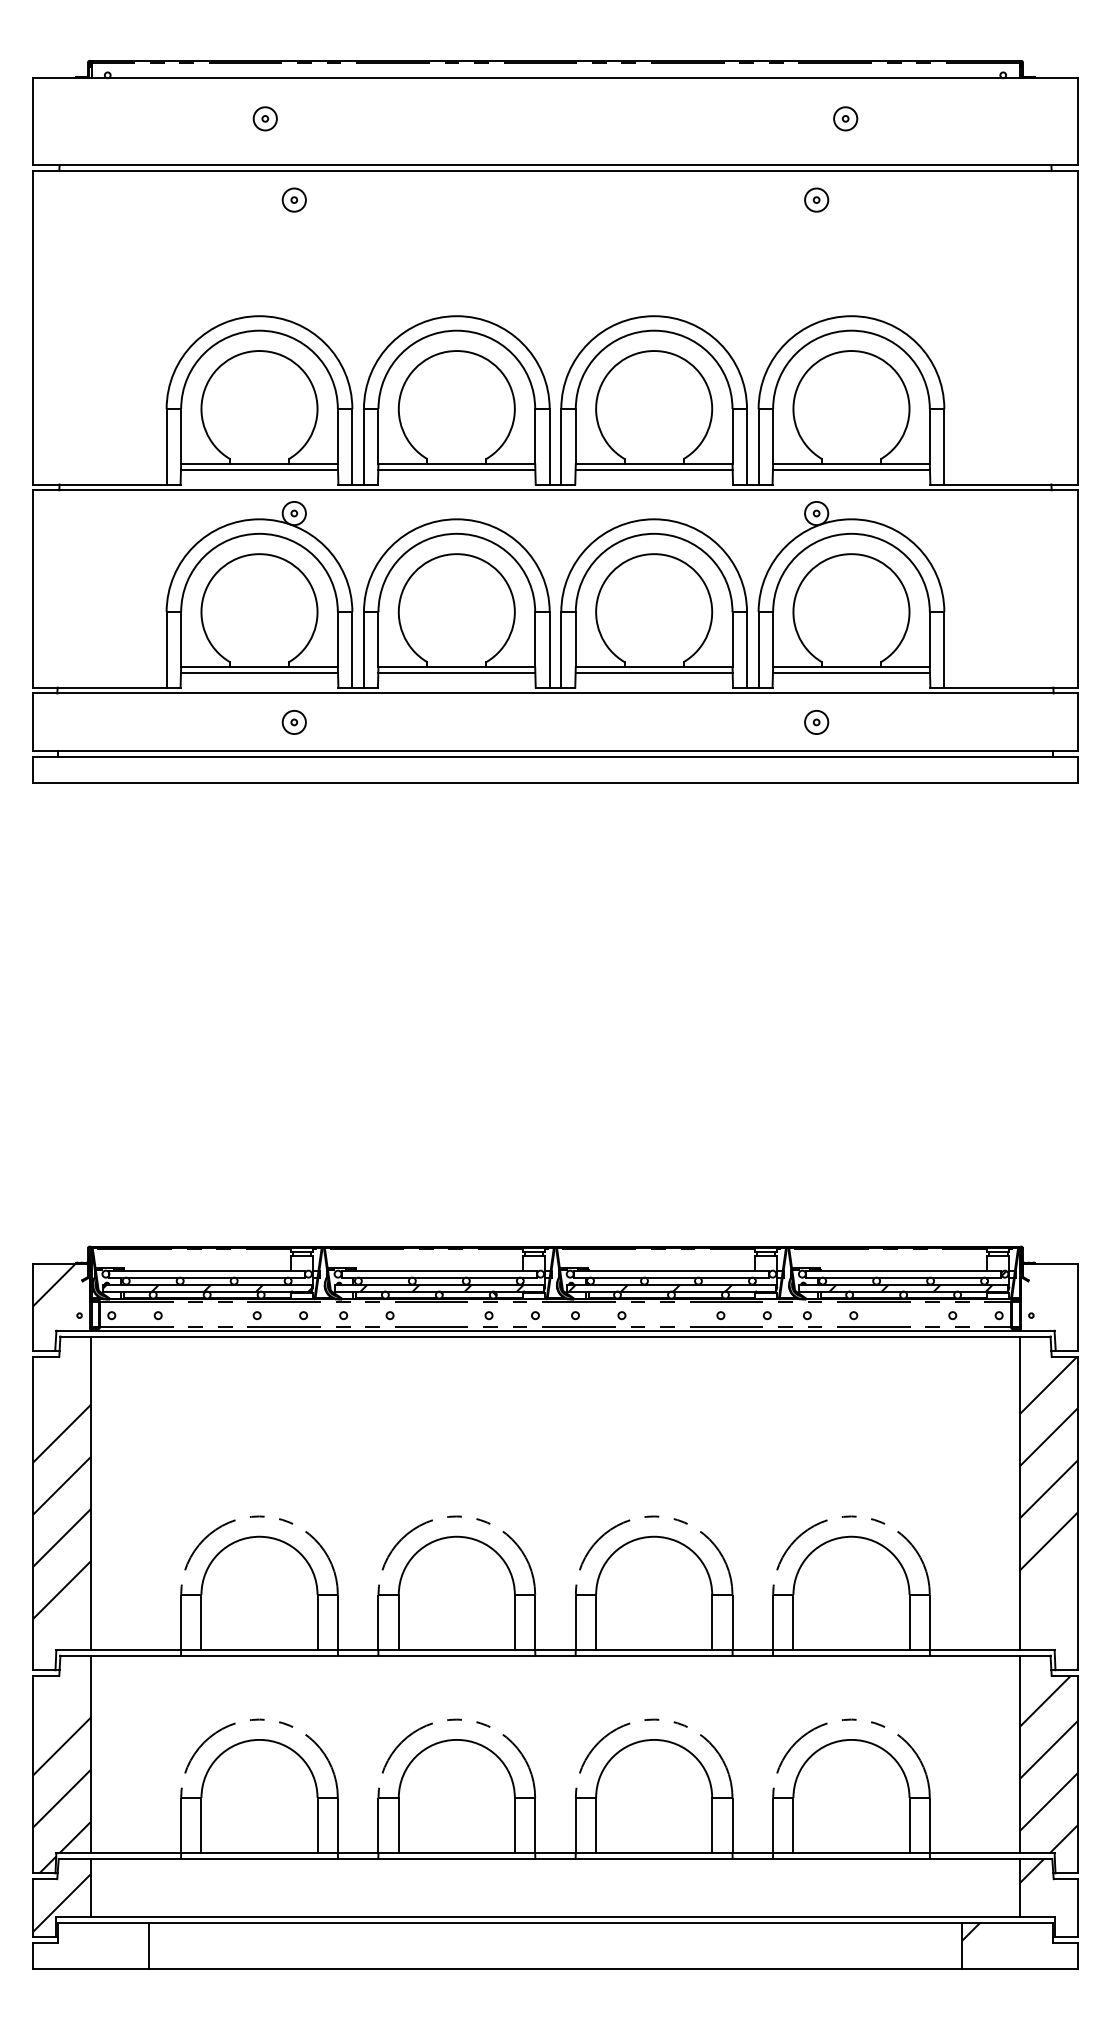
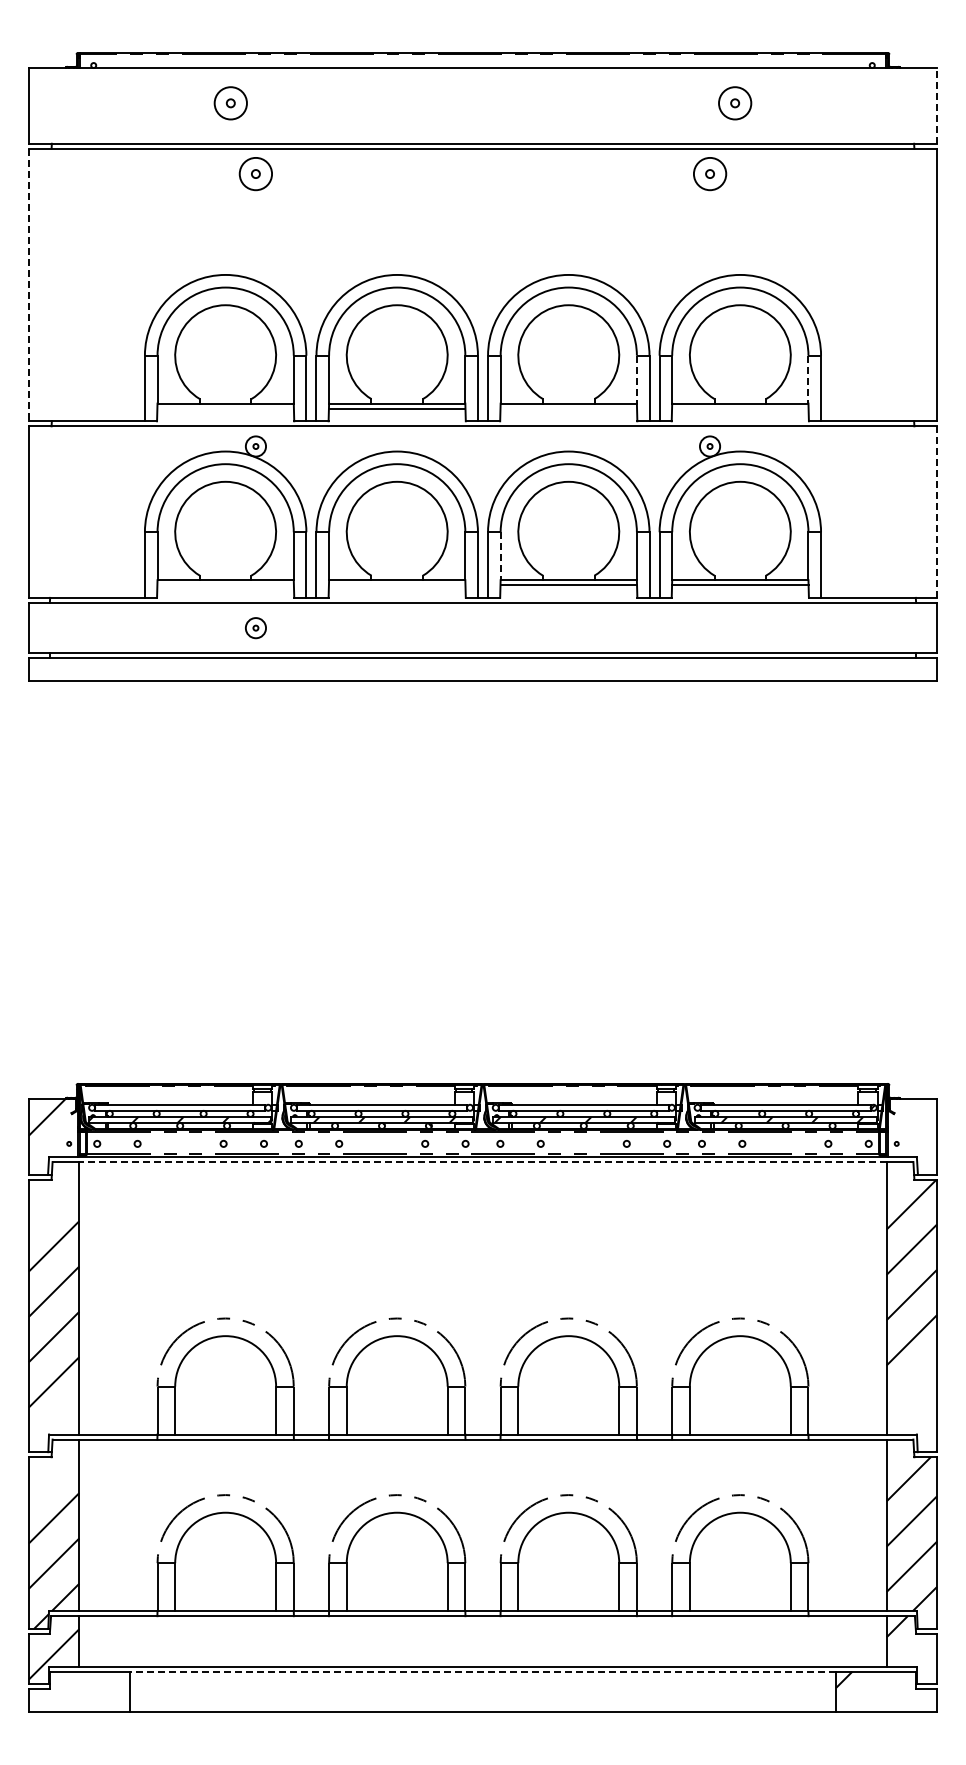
part: (265, 118) -> (230, 103), size x1.6
part: (845, 118) -> (735, 103), size x1.6
line: (1078, 121) -> (937, 105), solid -> dashed
part: (293, 199) -> (255, 173), size x1.6
part: (816, 199) -> (709, 173), size x1.6
line: (32, 328) -> (28, 285), solid -> dashed
line: (732, 436) -> (636, 379), solid -> dashed
line: (929, 436) -> (808, 379), solid -> dashed
line: (259, 469) -> (225, 408), removed
line: (653, 469) -> (568, 408), removed
line: (851, 469) -> (740, 408), removed
line: (1078, 589) -> (937, 512), solid -> dashed
line: (575, 640) -> (500, 556), solid -> dashed
line: (259, 673) -> (225, 585), removed
line: (456, 673) -> (396, 585), removed
part: (816, 722) -> (709, 628), removed
line: (556, 1337) -> (483, 1162), solid -> dashed
line: (554, 1922) -> (482, 1671), solid -> dashed

